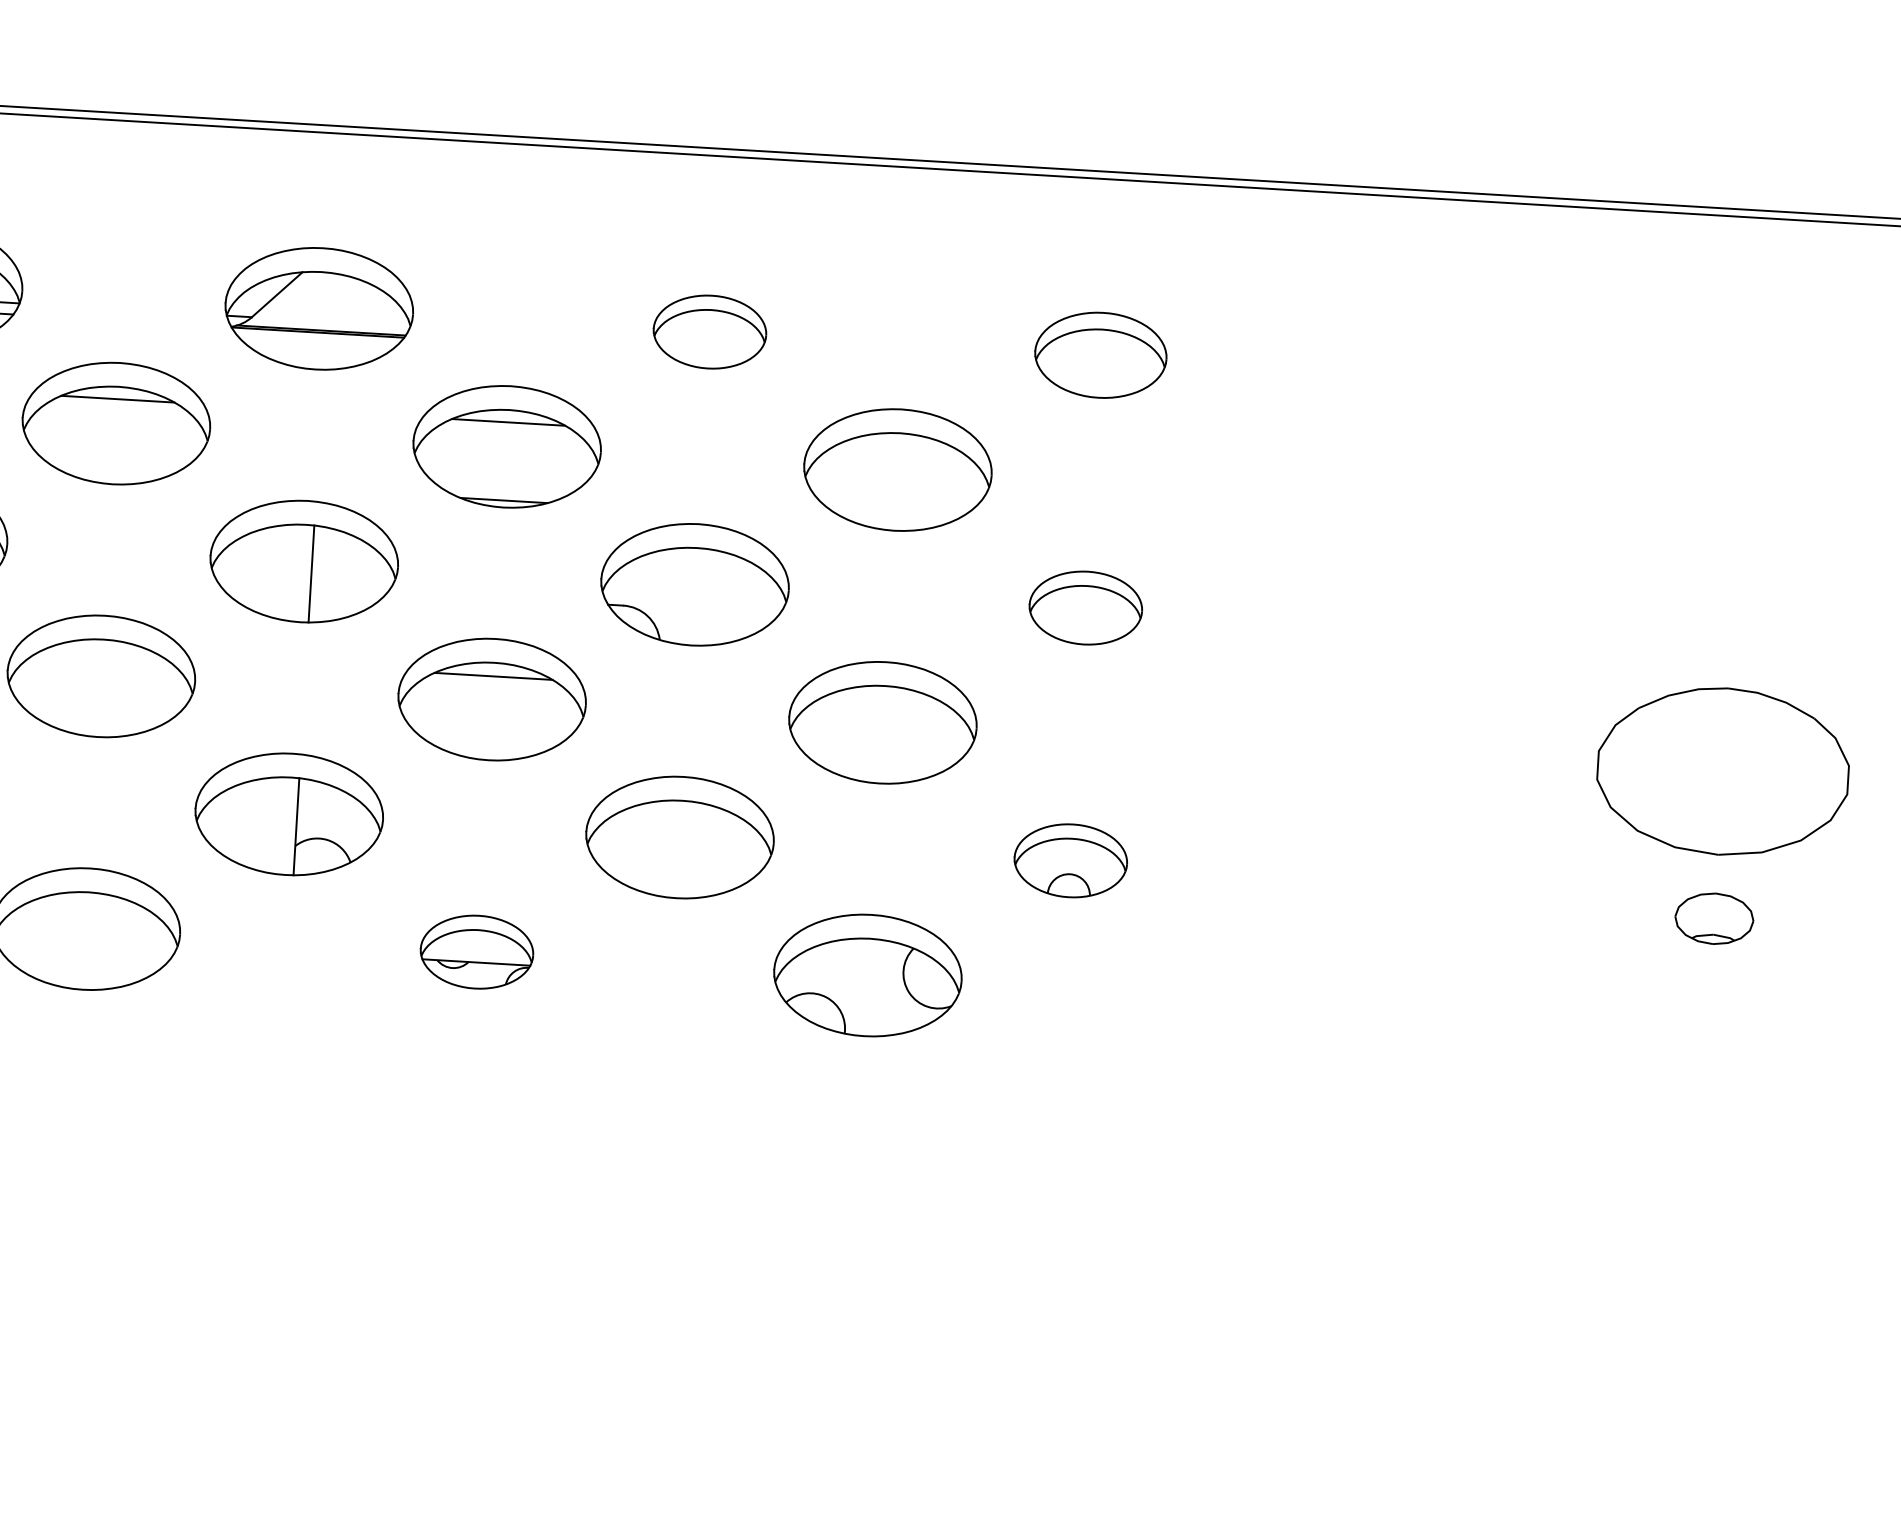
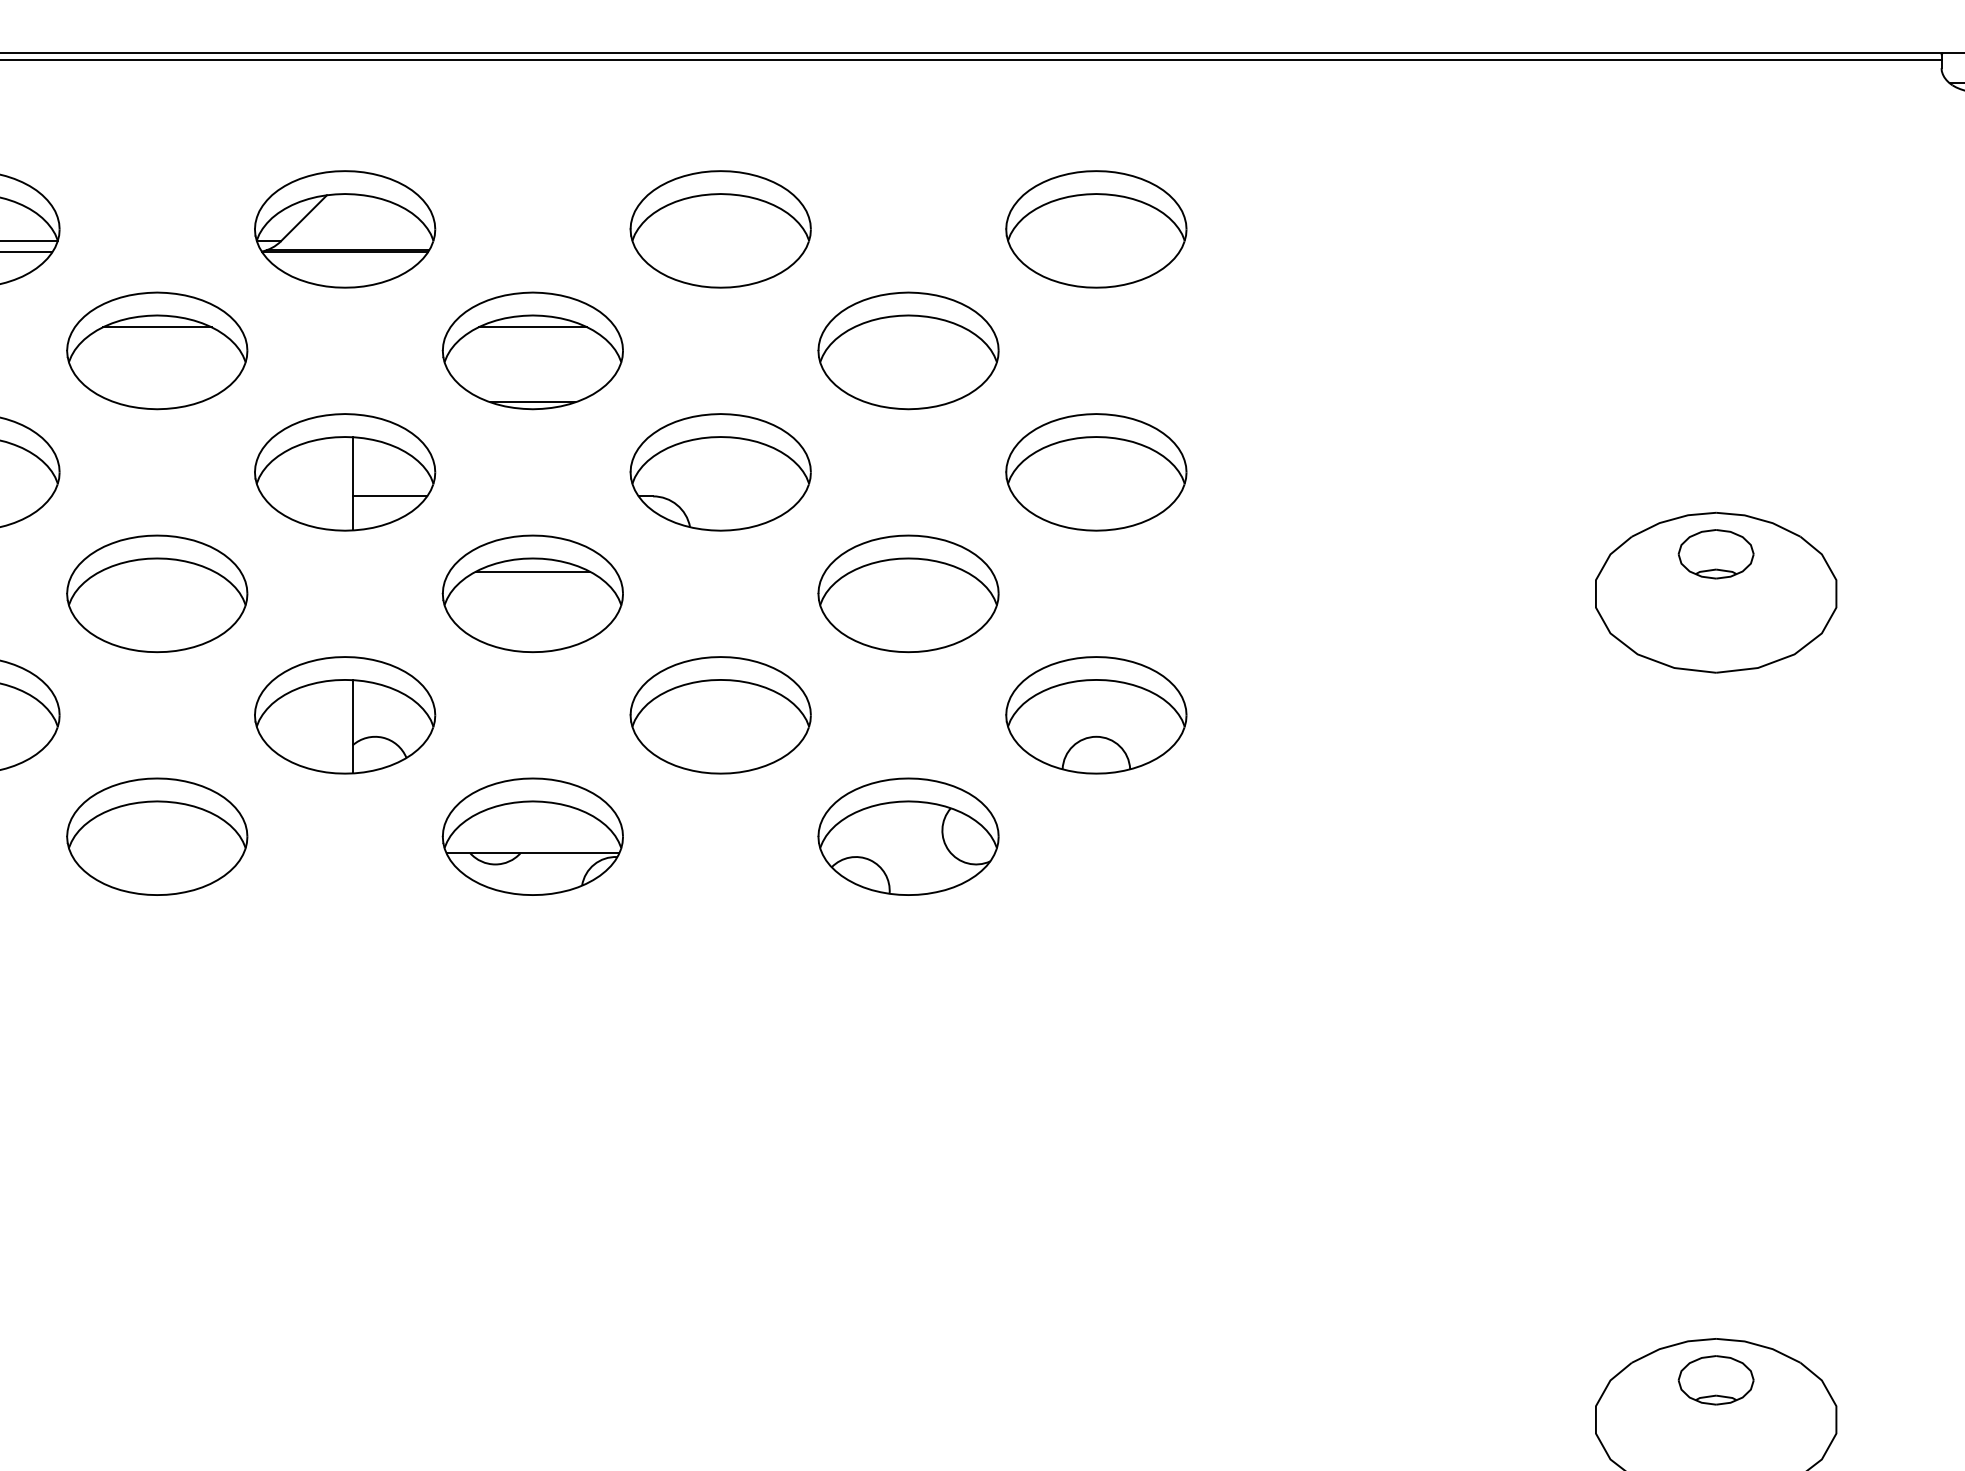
part: (709, 332) -> (720, 229), size x1.67
part: (1100, 355) -> (1096, 229), size x1.43
line: (348, 589) -> (389, 496), added
part: (1085, 608) -> (1096, 472), size x1.67
part: (1070, 860) -> (1096, 715), size x1.67
part: (1713, 918) -> (1715, 554), moved
part: (476, 951) -> (532, 836), size x1.67

